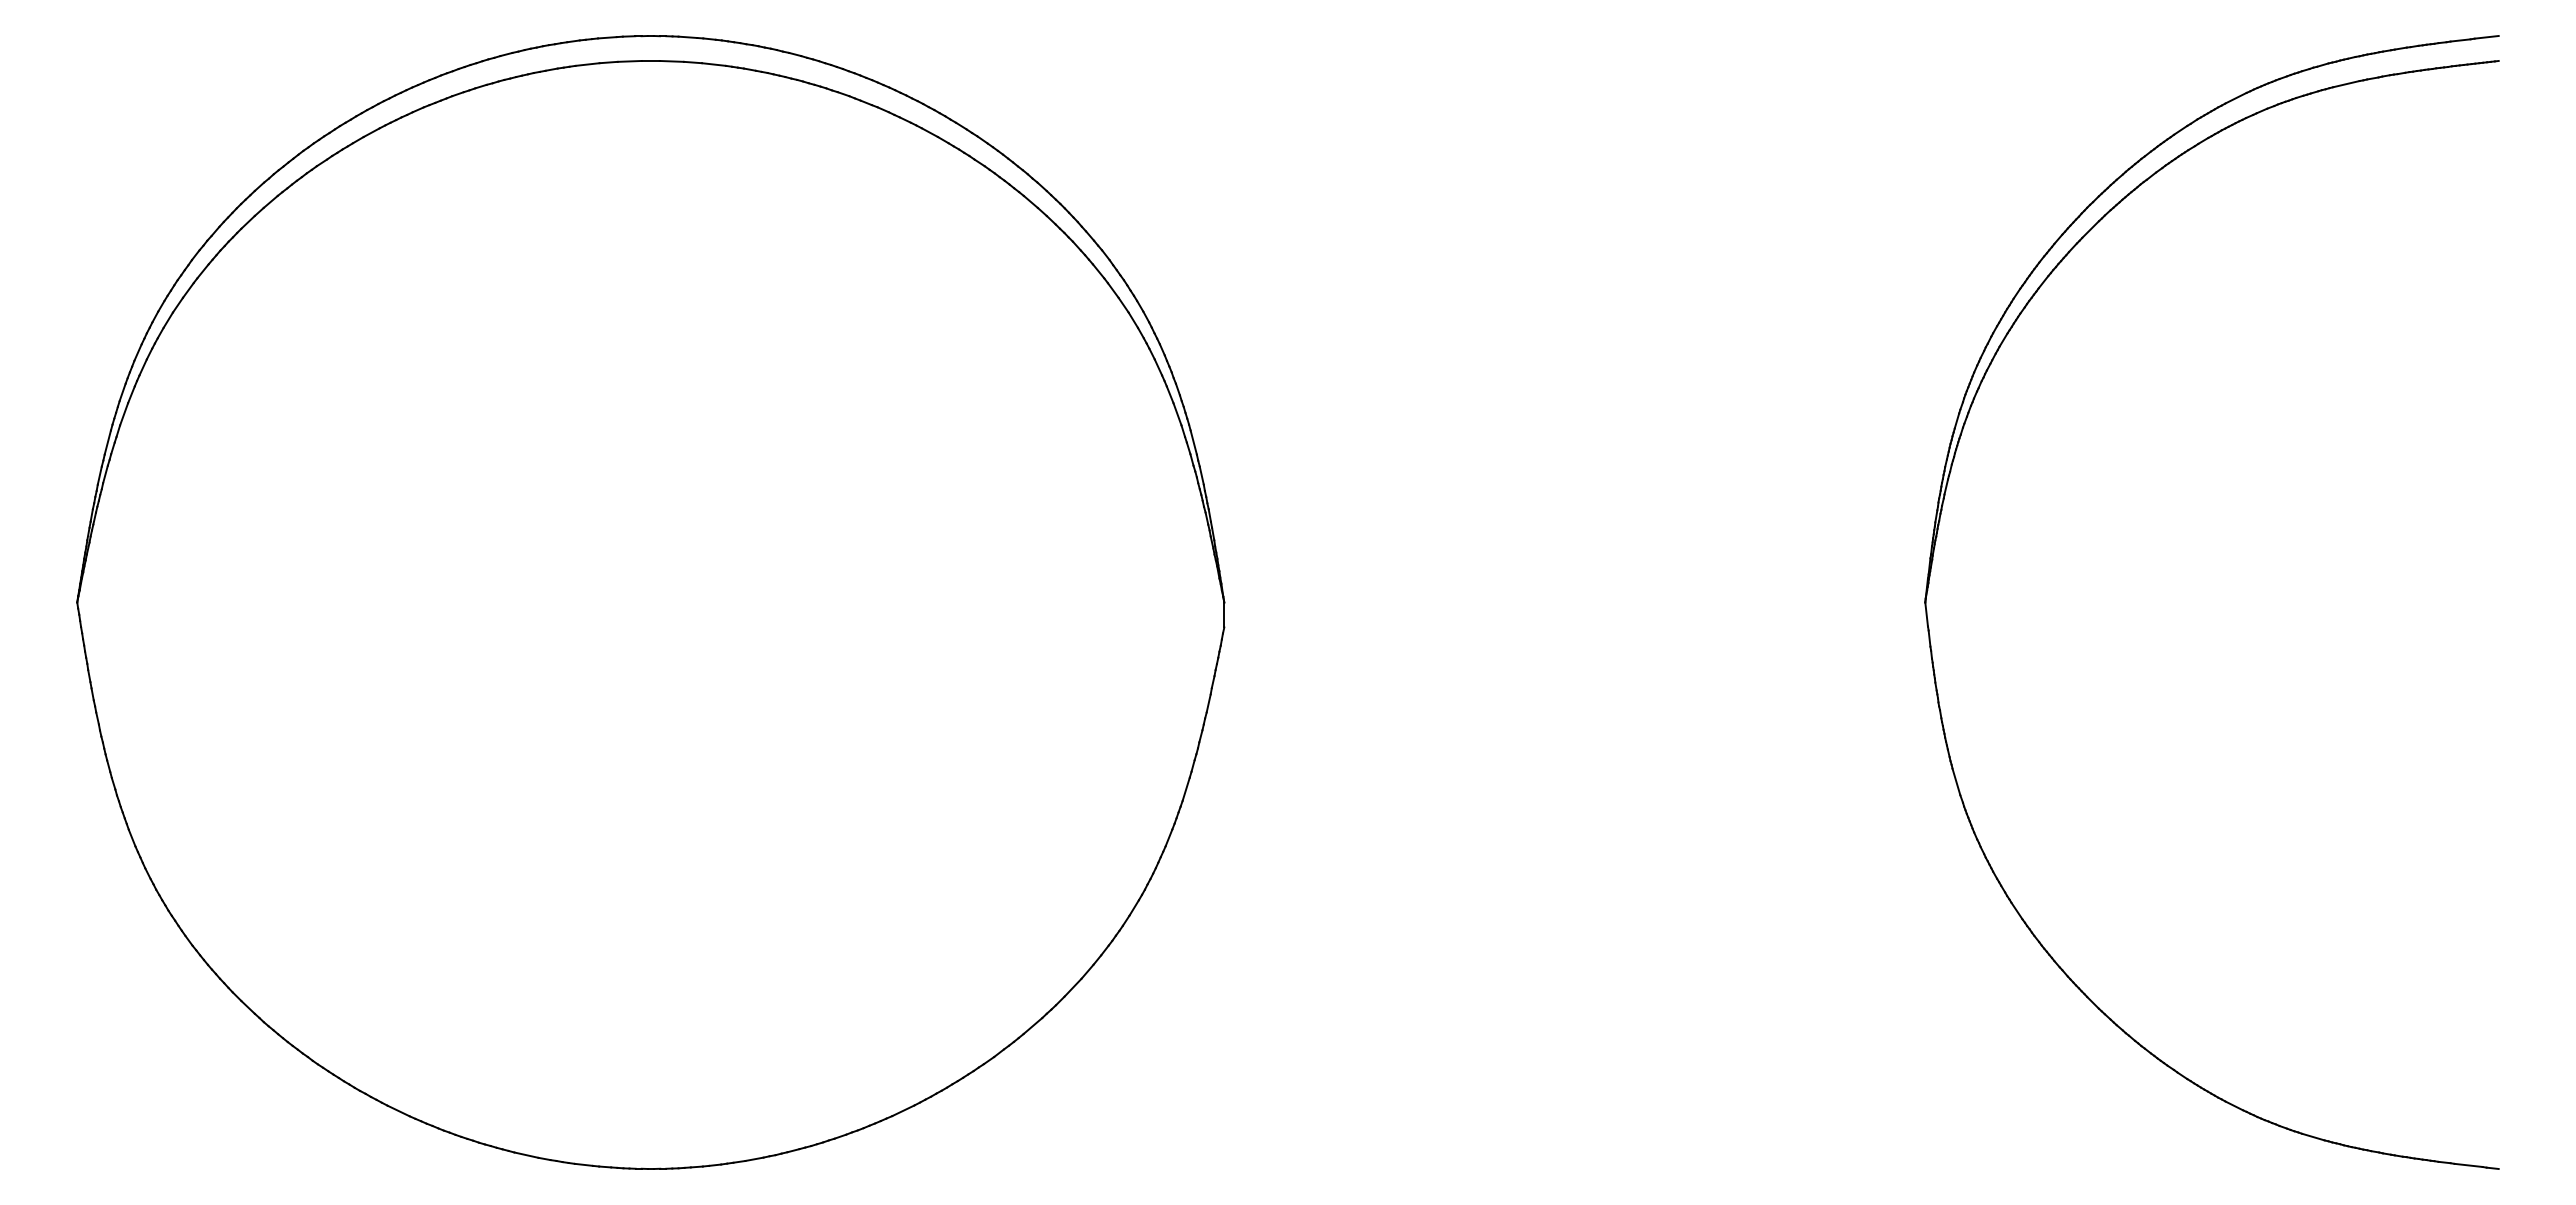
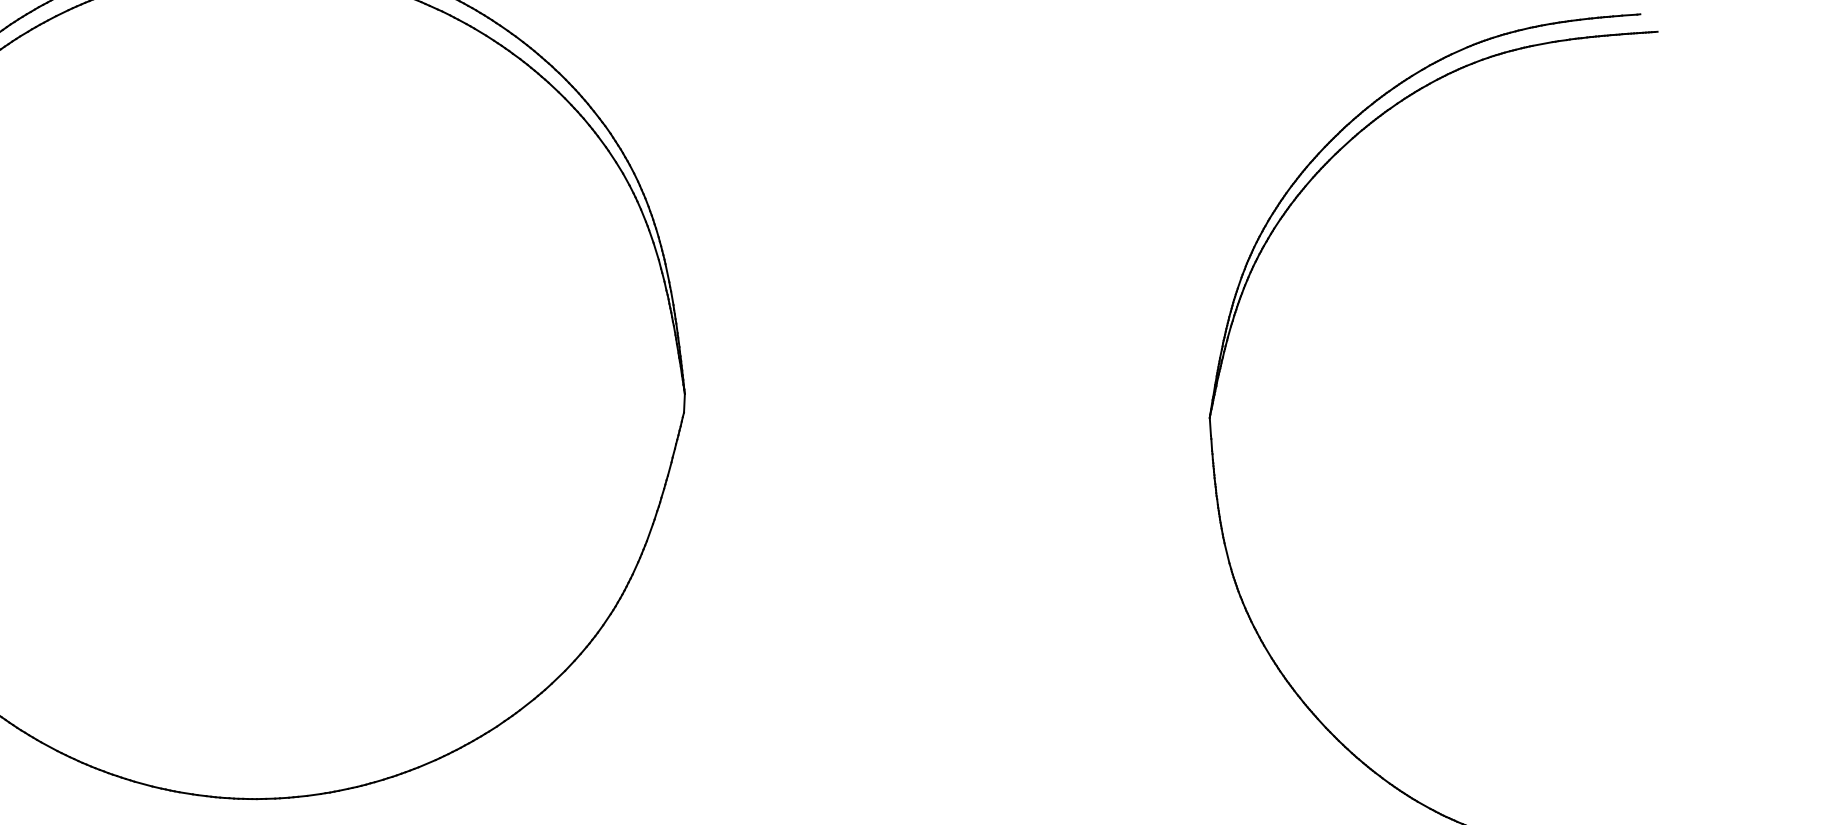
line: (2486, 37) -> (1649, 13), removed

